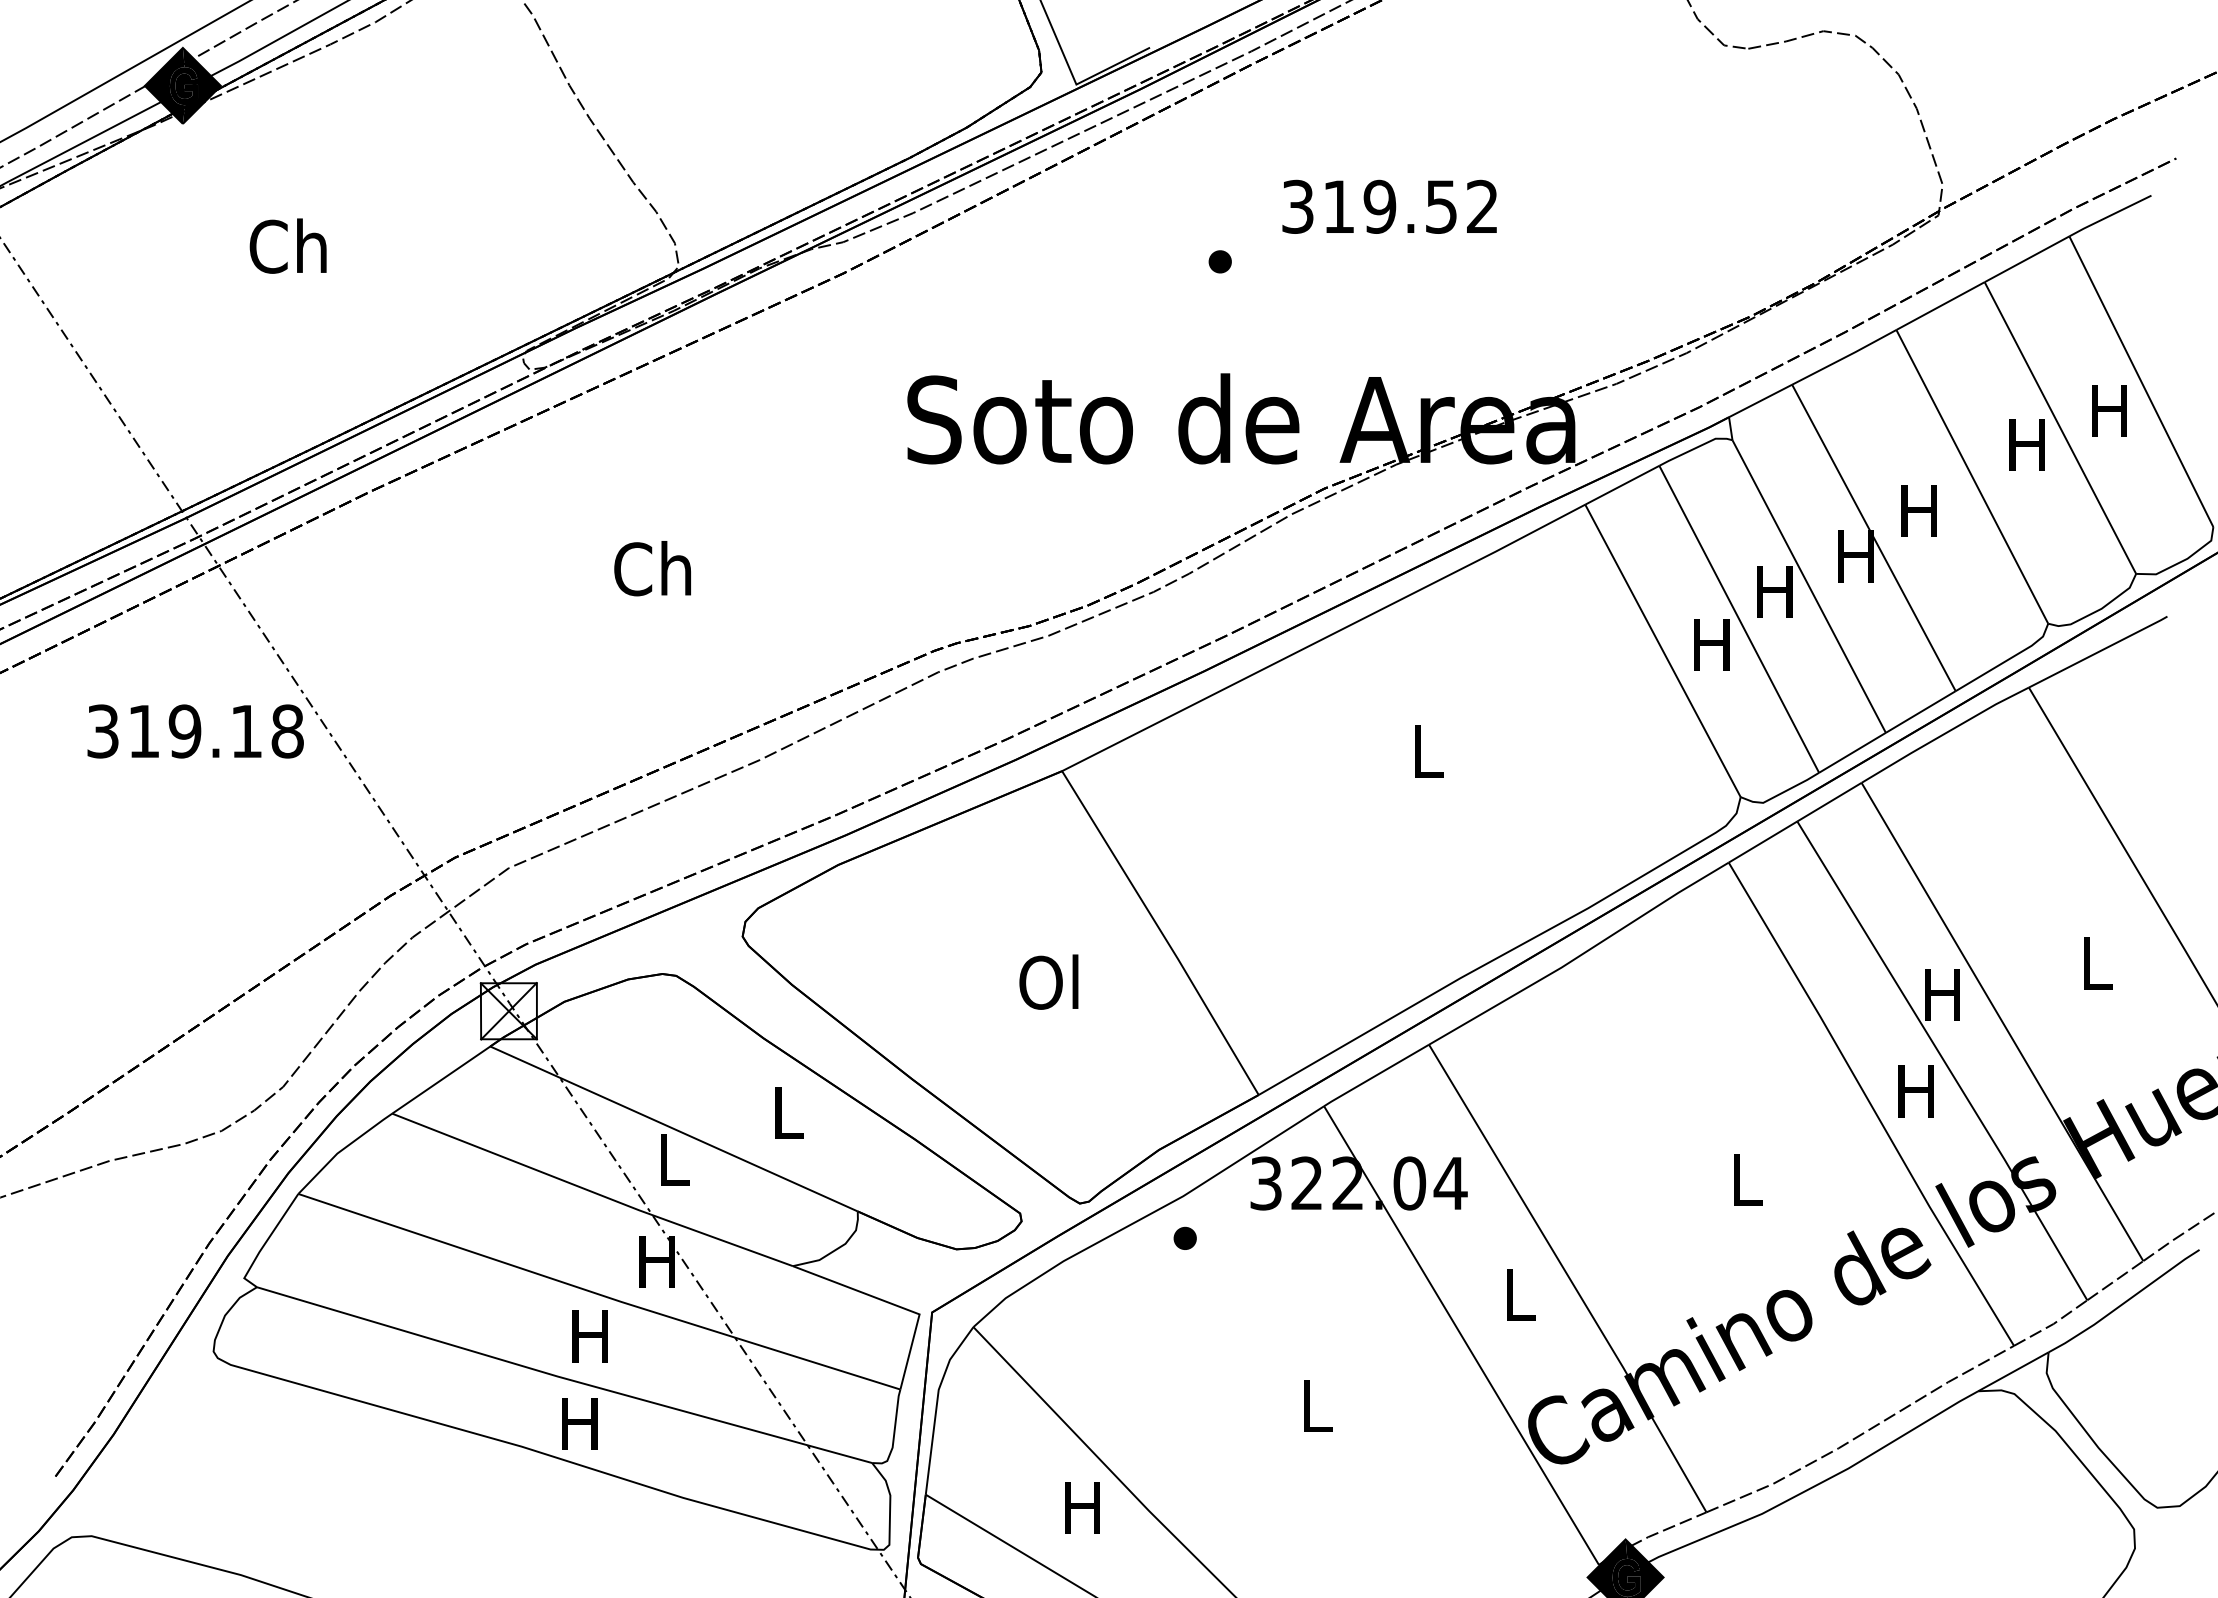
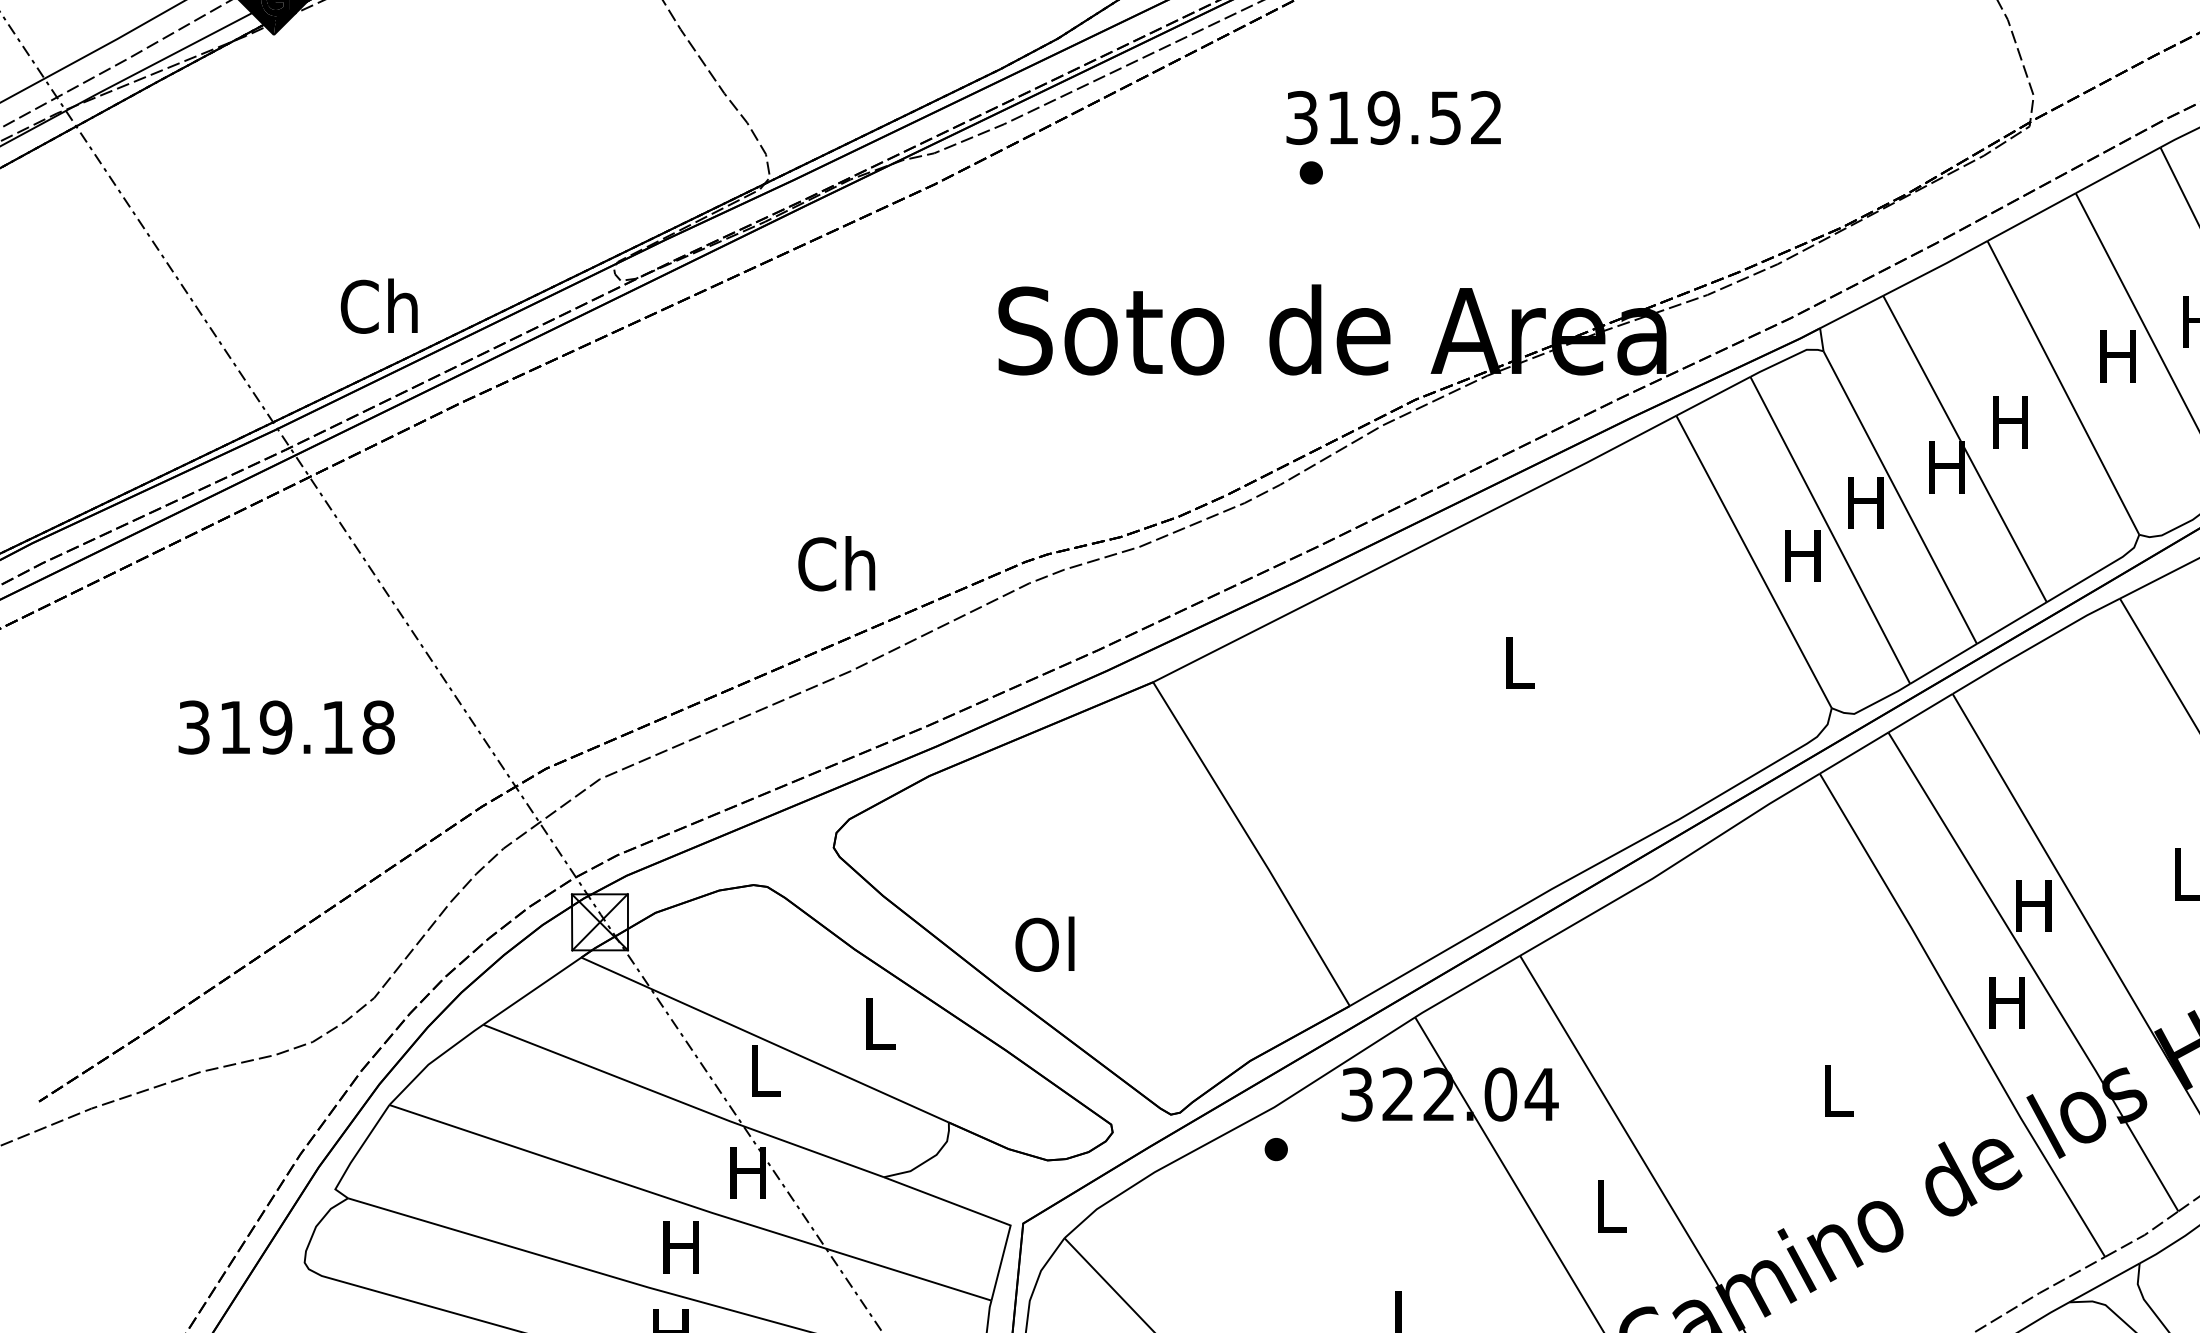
text: (1389, 206) -> (1393, 117), moved
text: (287, 245) -> (378, 305), moved
text: (652, 568) -> (836, 563), moved
text: (195, 731) -> (286, 727), moved
text: (1048, 981) -> (1044, 943), moved

